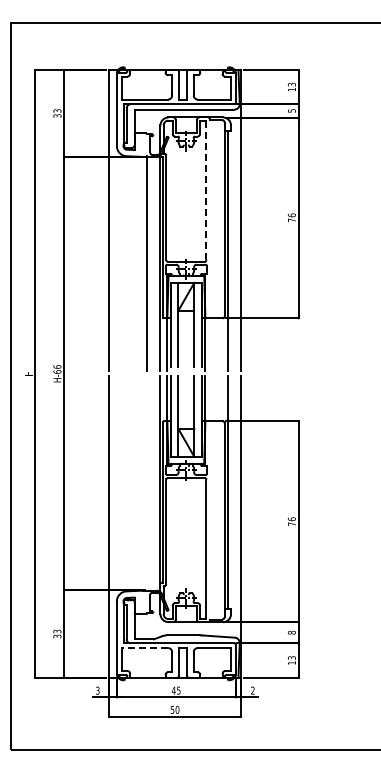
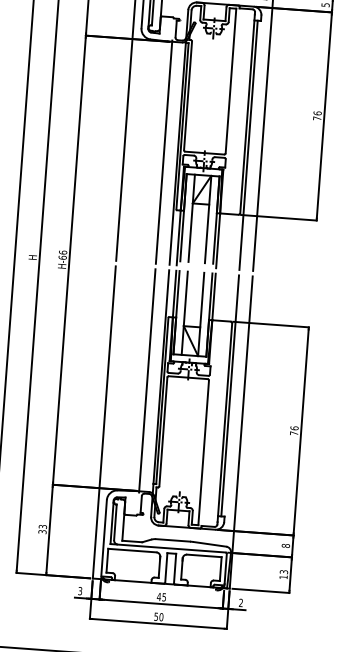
line: (206, 190) -> (231, 81), dashed -> solid
line: (147, 483) -> (147, 380), added
line: (144, 648) -> (131, 551), dashed -> solid

